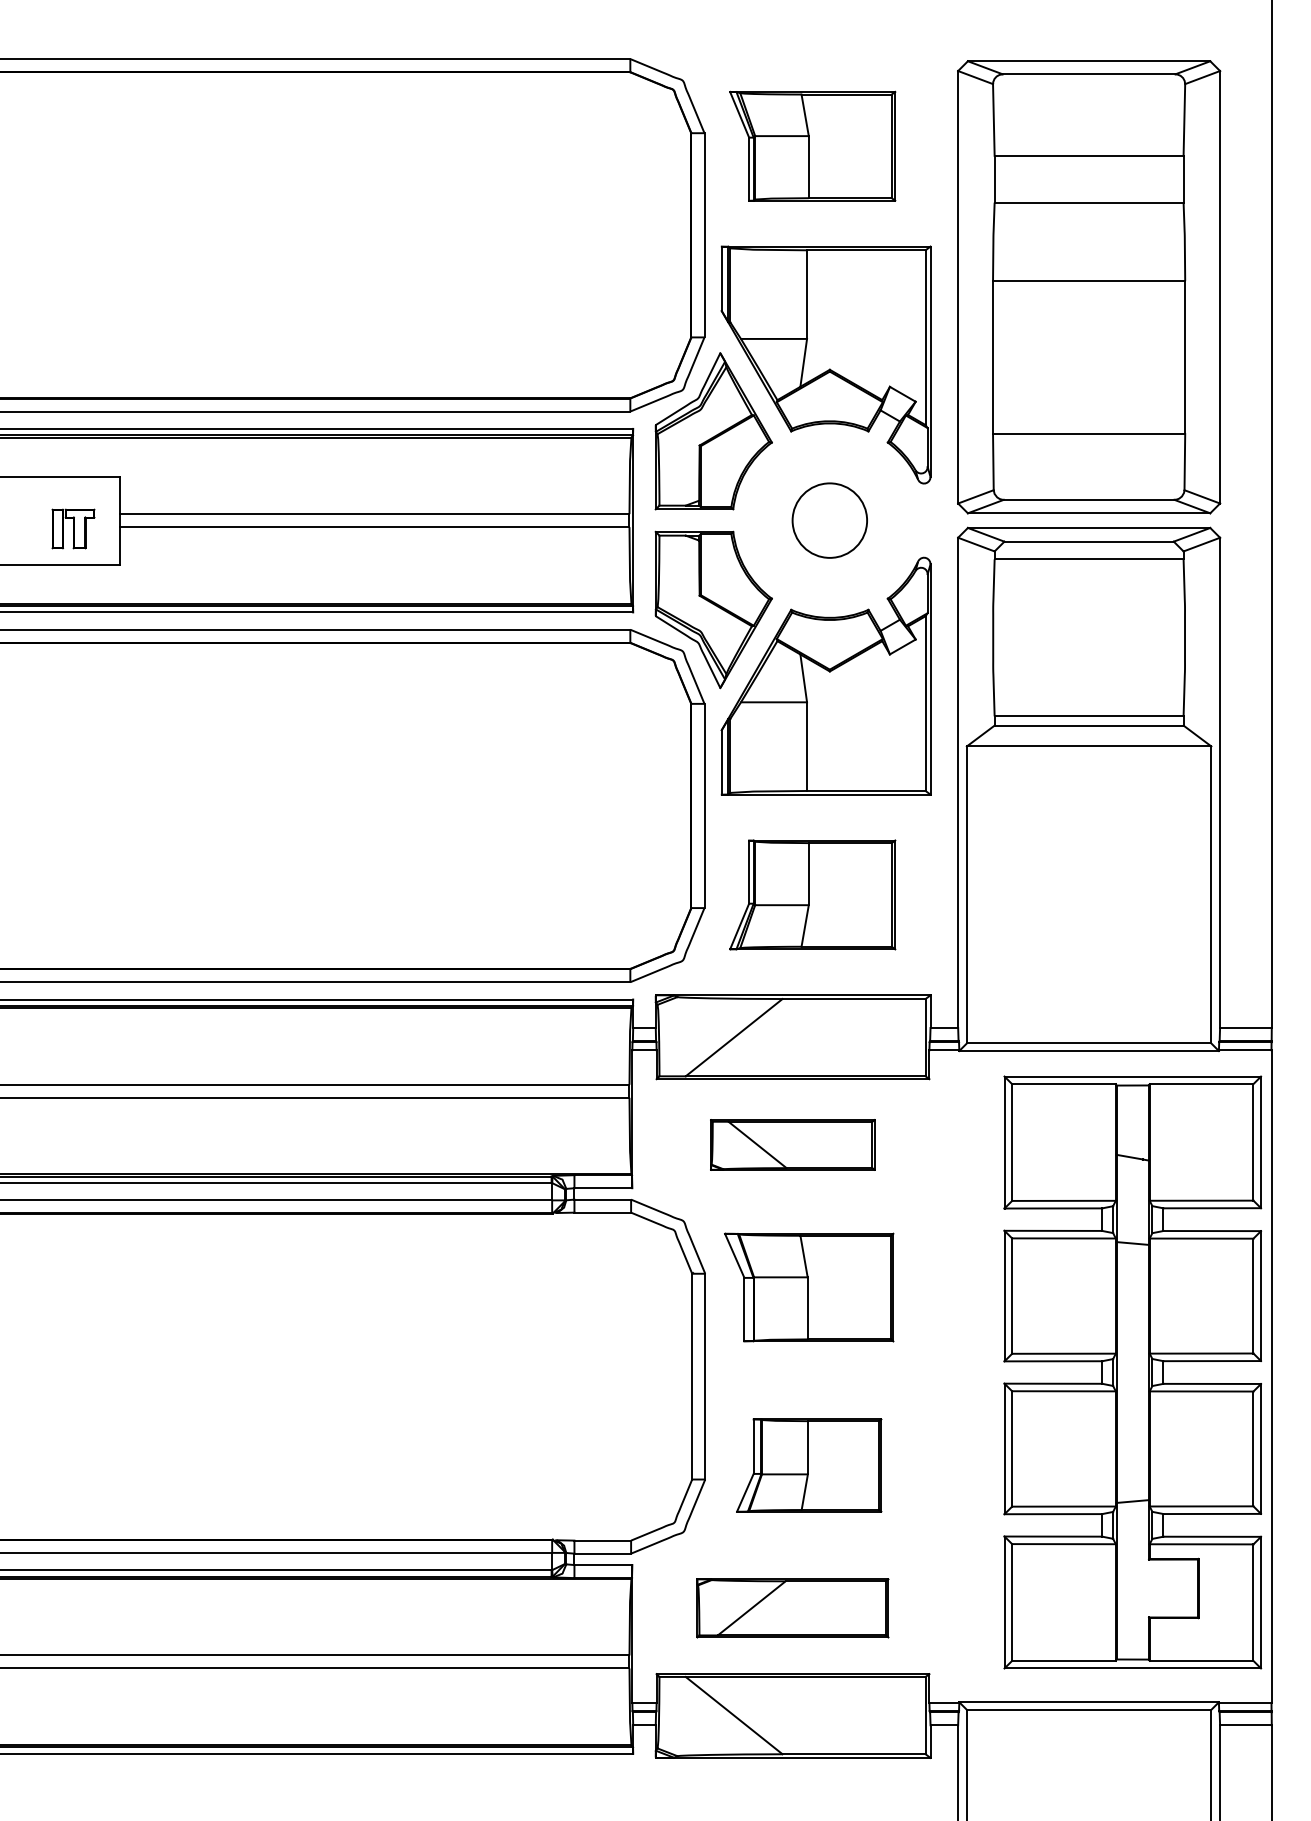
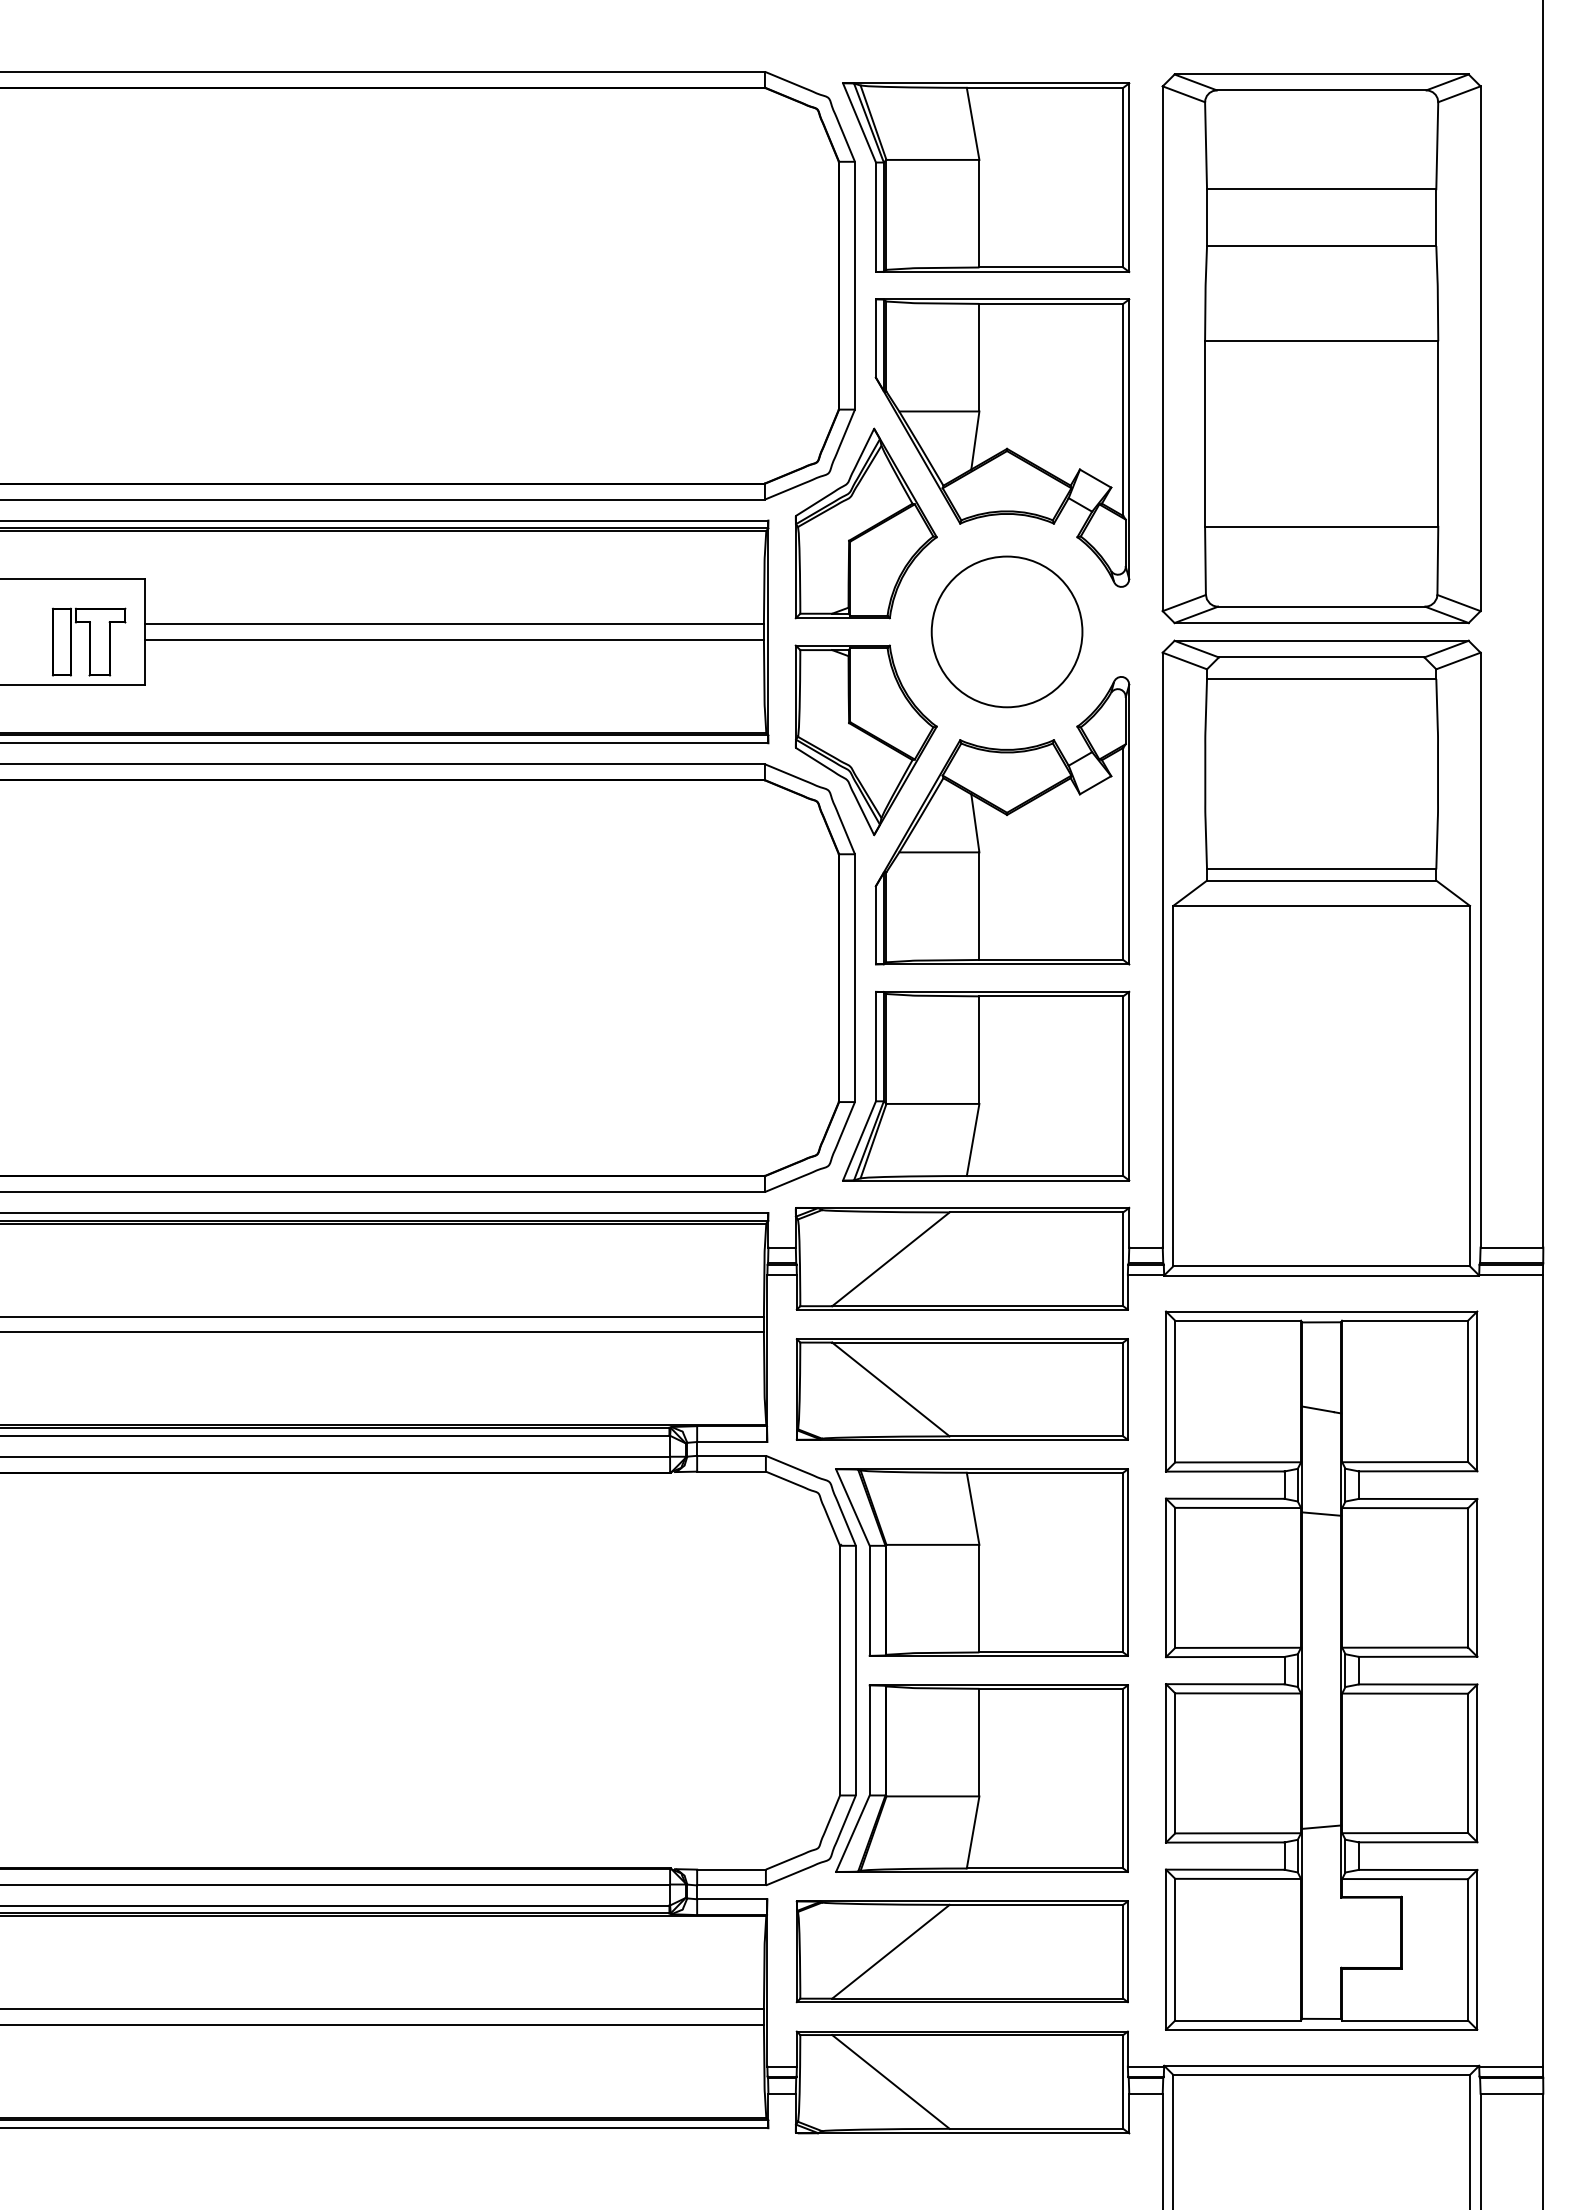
part: (812, 146) -> (986, 177), size x1.43
circle: (829, 520) -> (1006, 631), size x1.67
part: (73, 528) -> (89, 641), size x1.43
part: (812, 894) -> (986, 1085), size x1.43
part: (792, 1144) -> (961, 1389), size x1.67
part: (808, 1287) -> (981, 1562), size x1.43
part: (1132, 1372) -> (1321, 1670), moved
part: (808, 1465) -> (981, 1778), size x1.67
part: (792, 1608) -> (961, 1951), size x1.43

